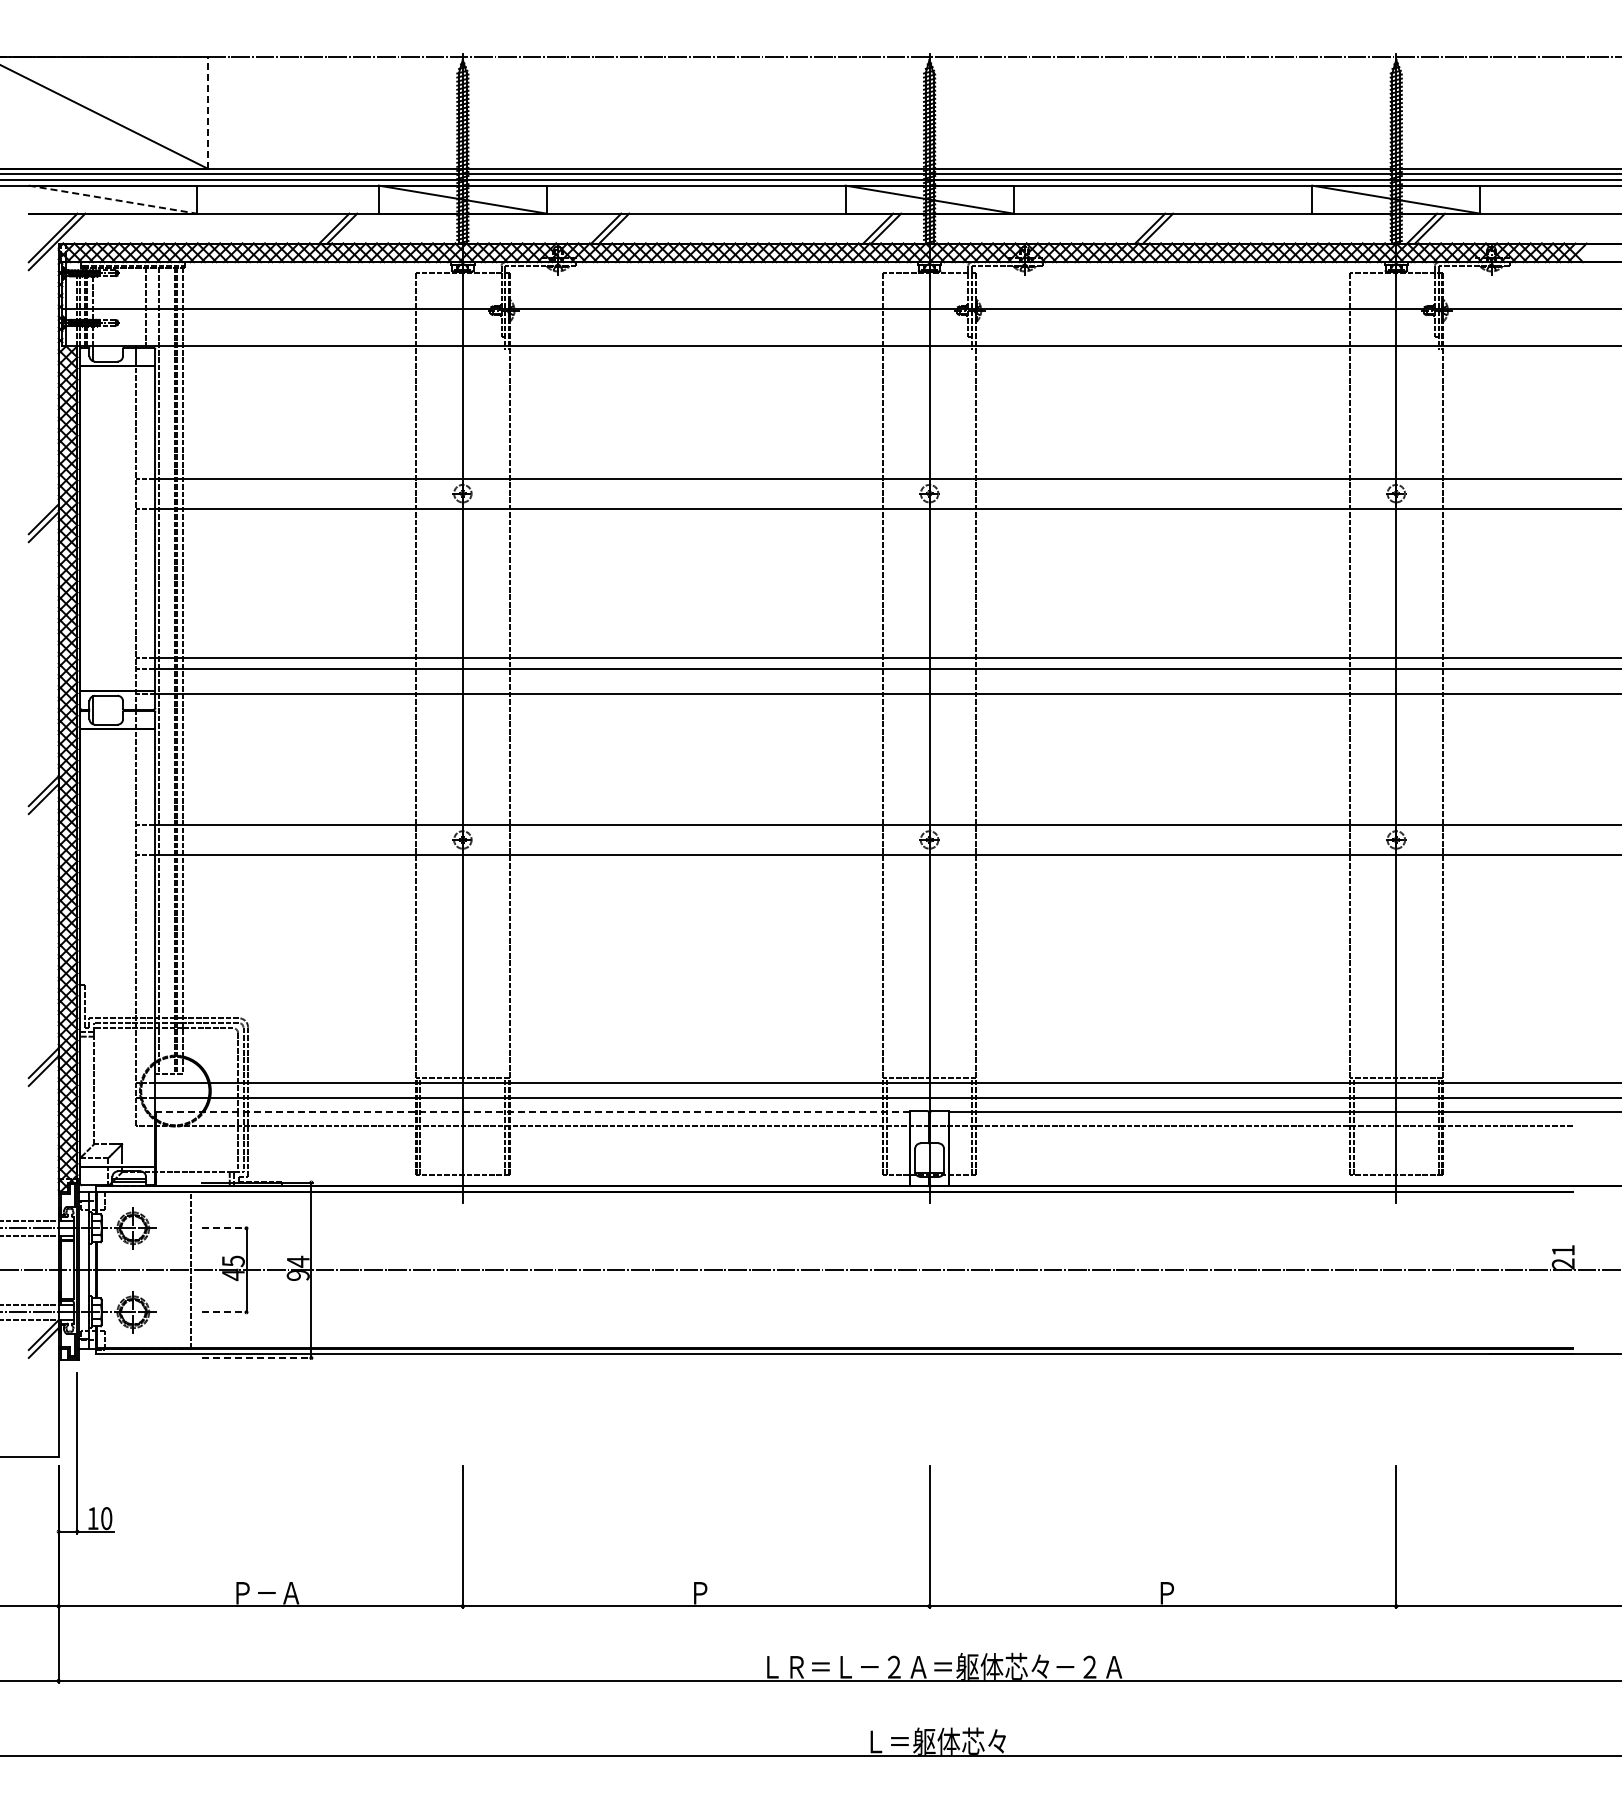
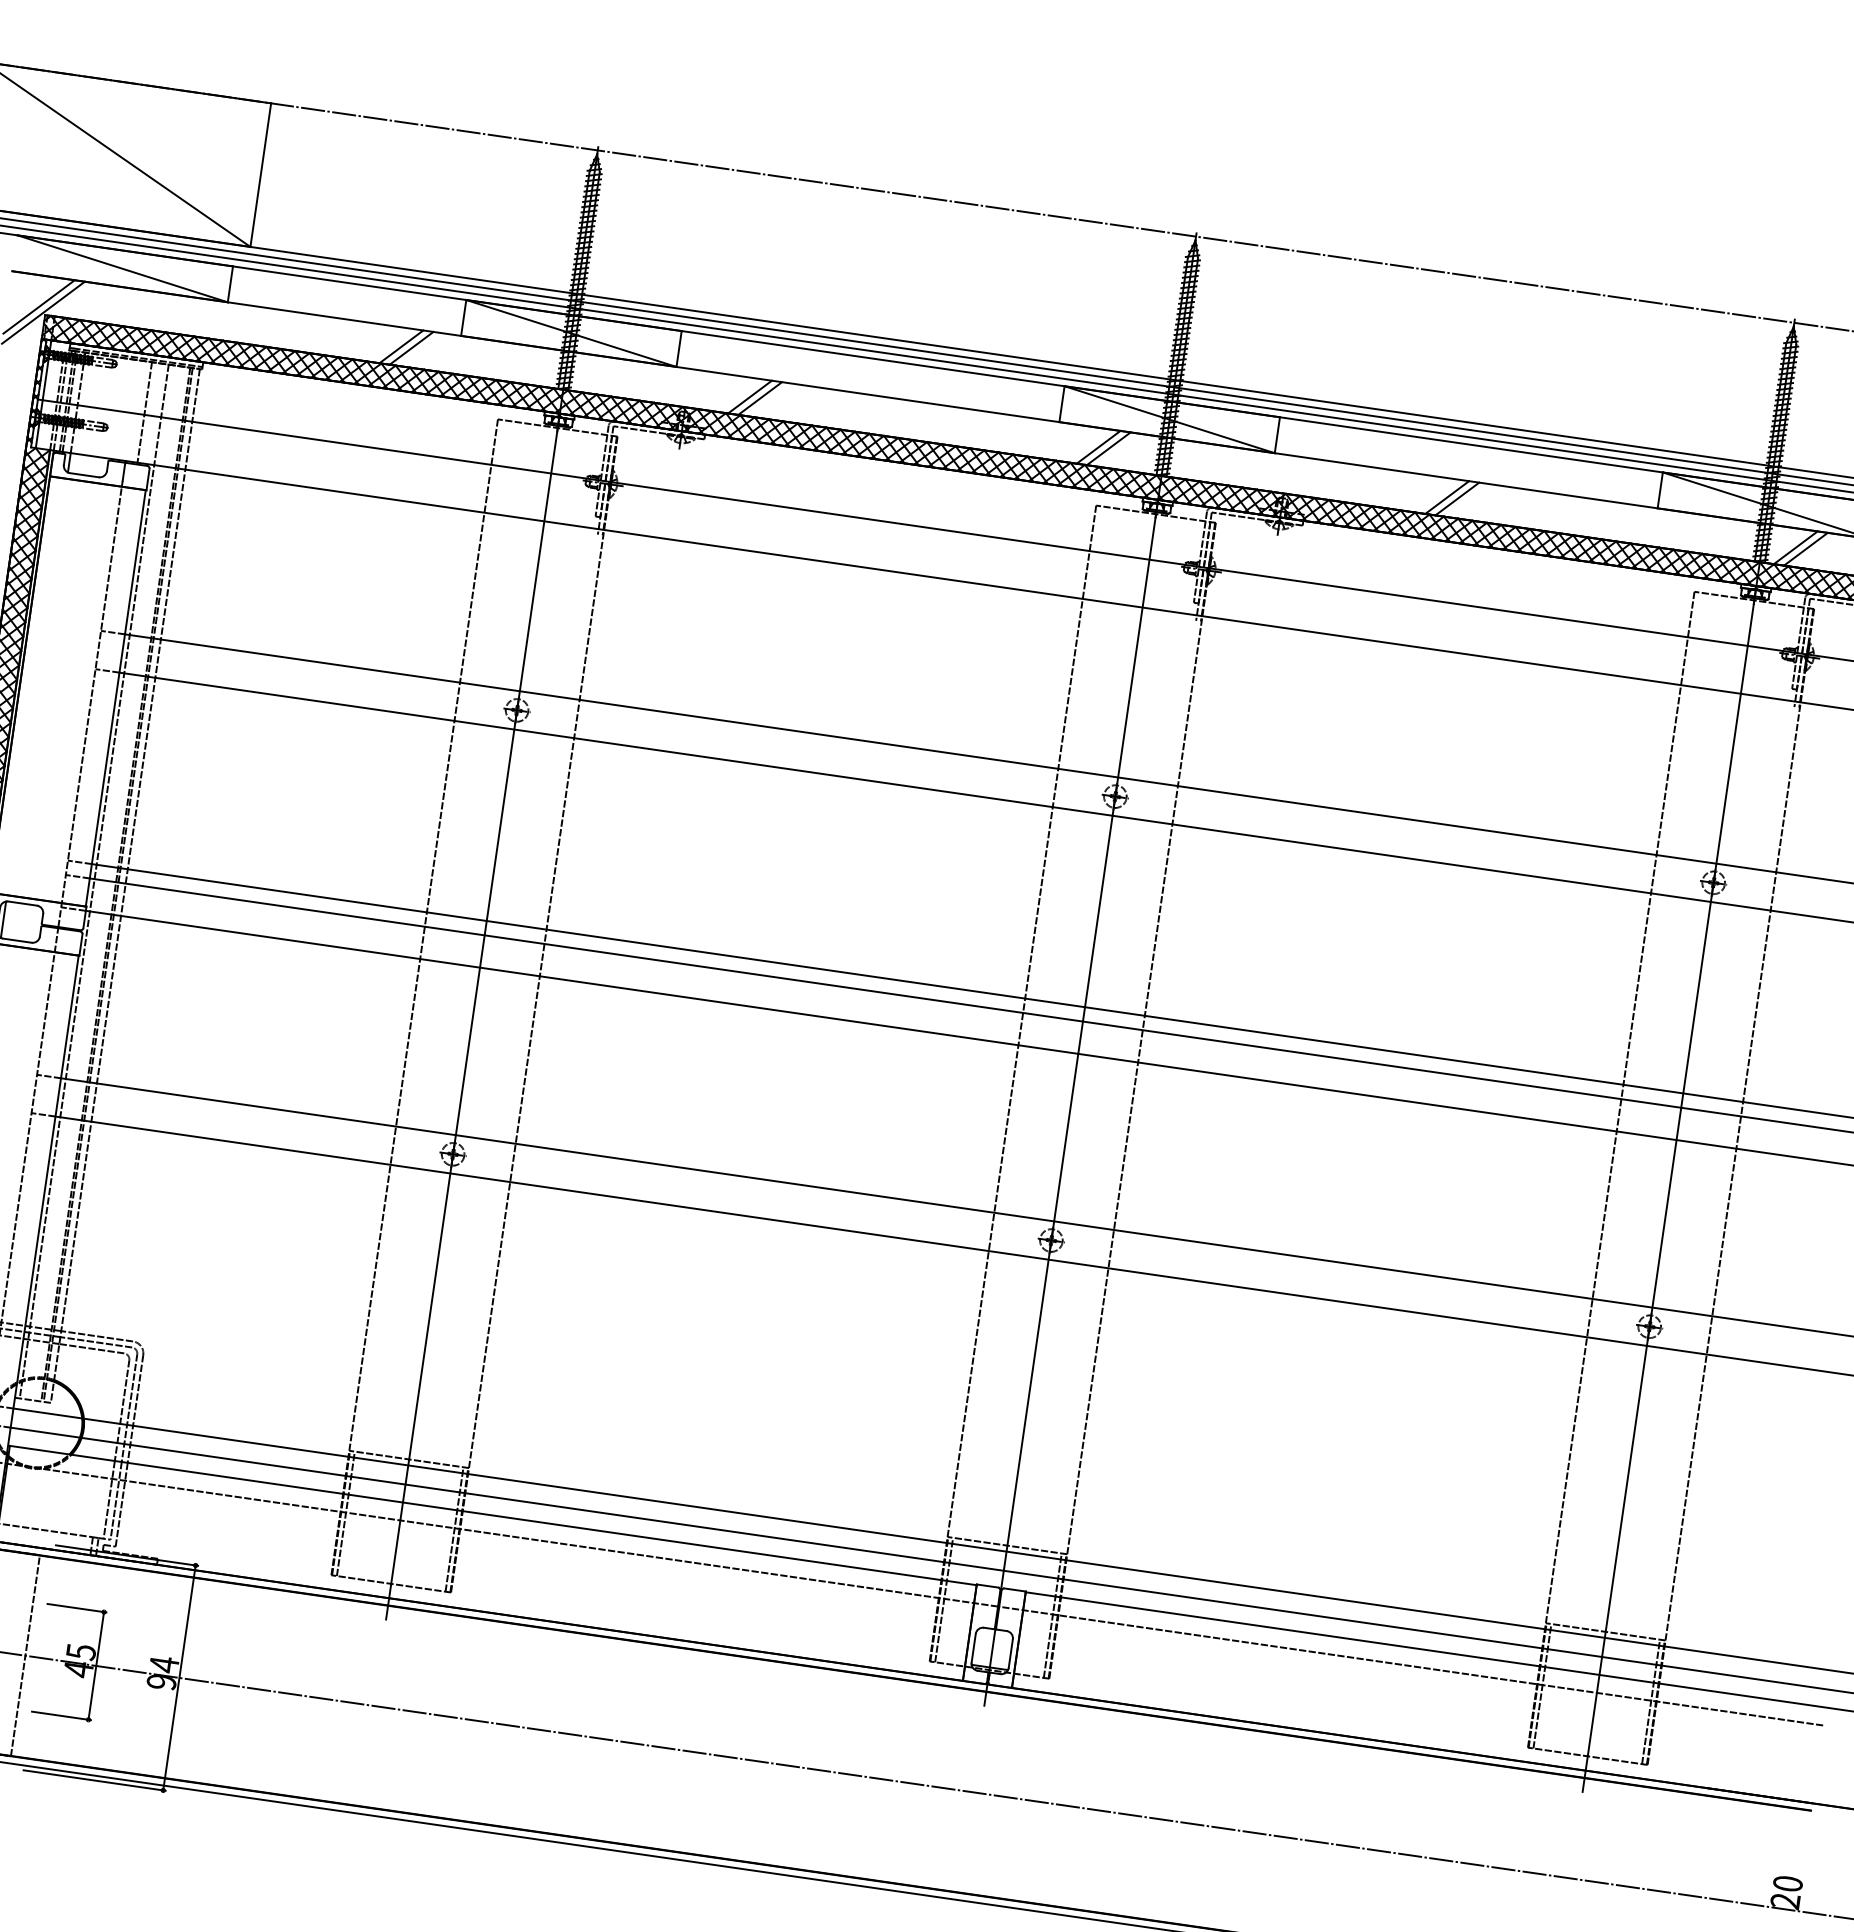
line: (208, 112) -> (261, 174), dashed -> solid
line: (113, 199) -> (123, 268), dashed -> solid
line: (532, 1111) -> (492, 1515), dashed -> solid
line: (225, 1228) -> (77, 1608), dashed -> solid
text: (1562, 1250) -> (1786, 1883), 21 -> 20
line: (225, 1312) -> (61, 1716), dashed -> solid
line: (258, 1358) -> (95, 1781), dashed -> solid

